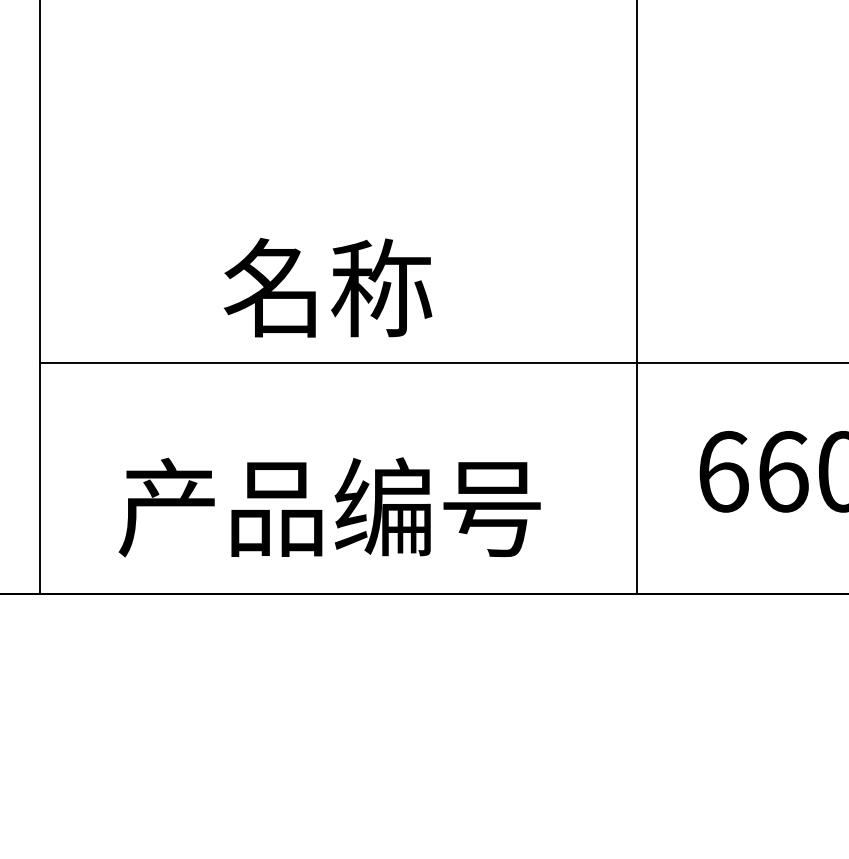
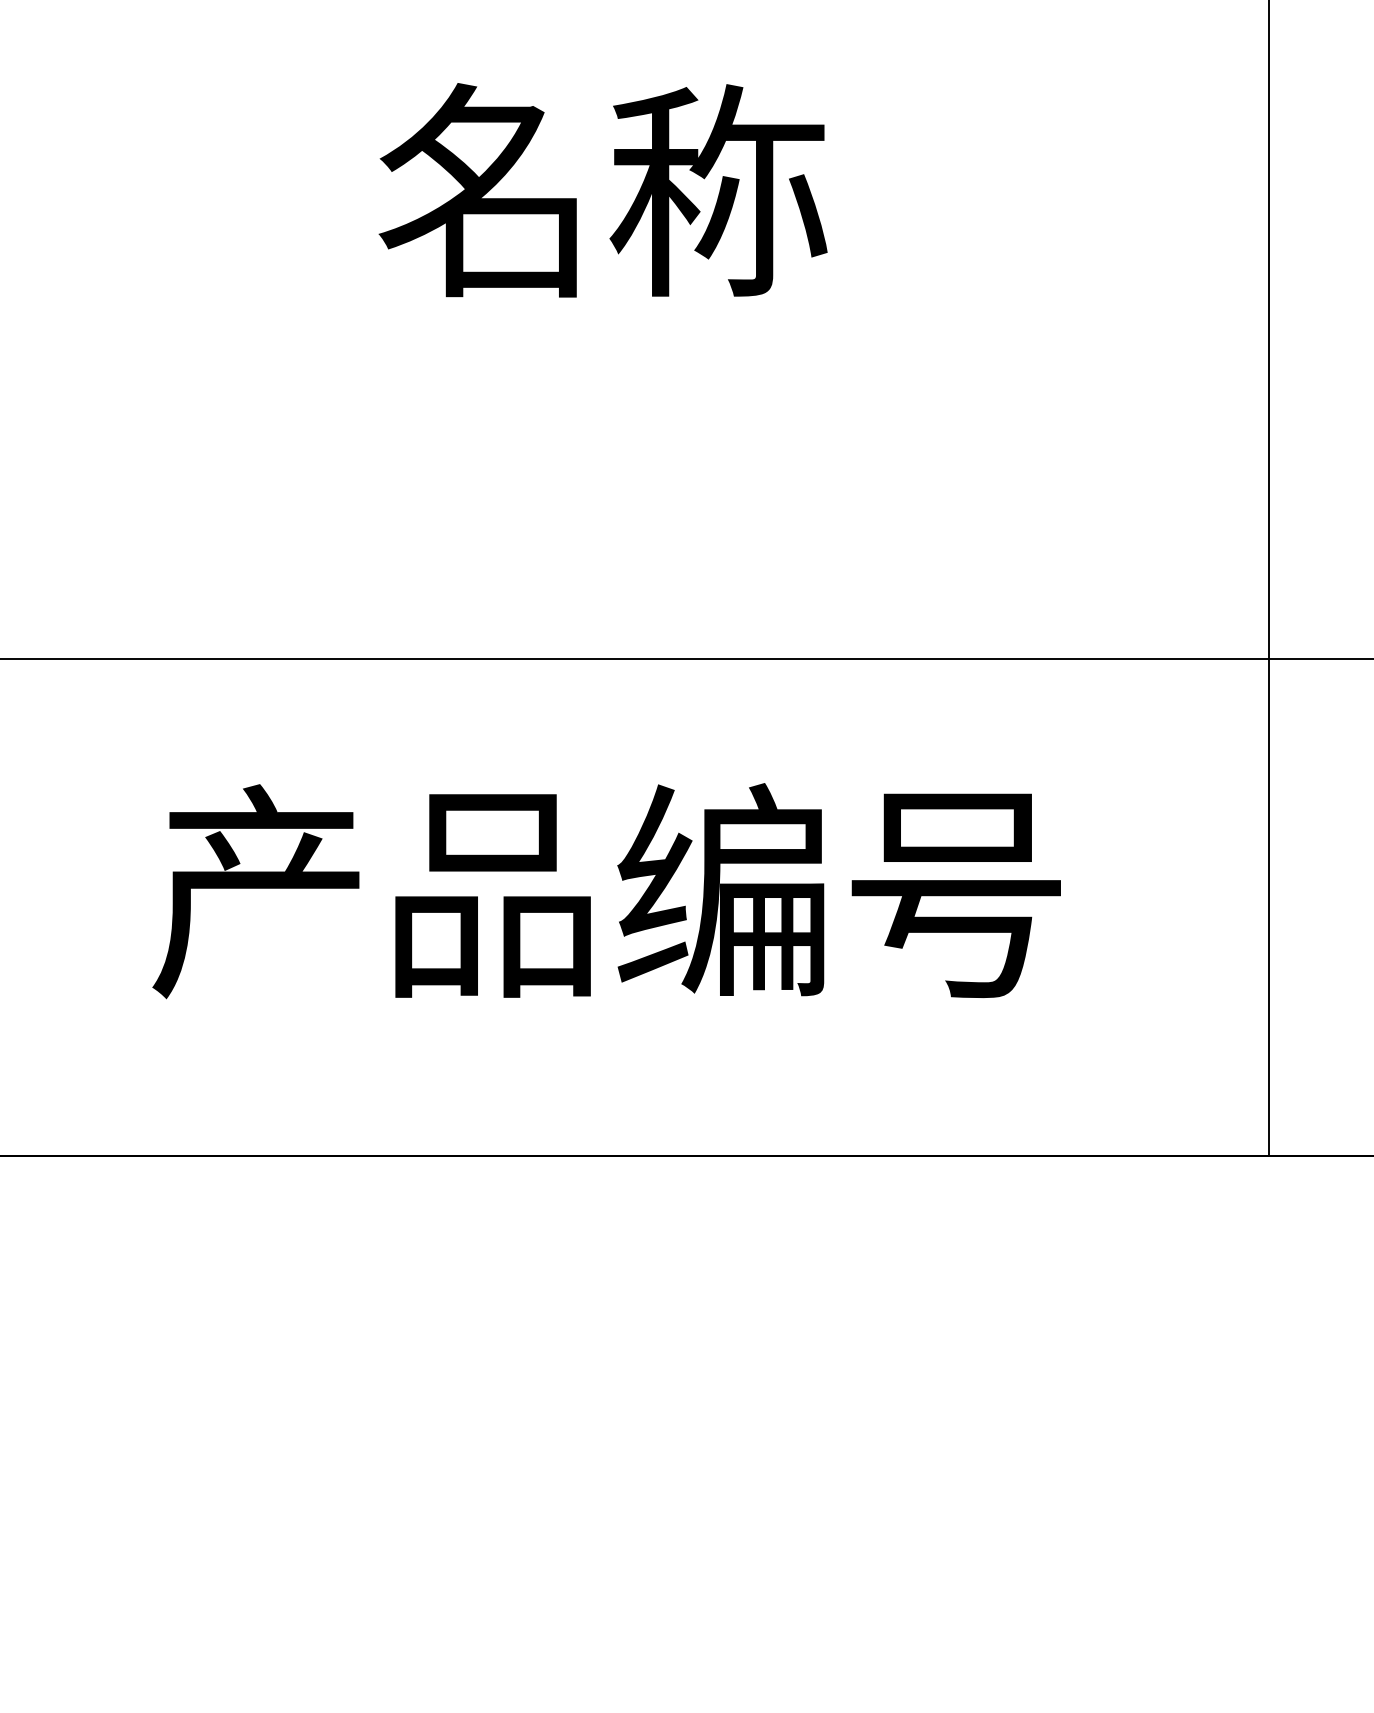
text: (327, 287) -> (602, 189), moved
text: (329, 507) -> (606, 891), moved

